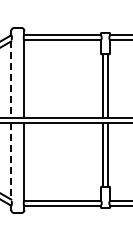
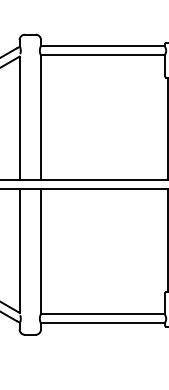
line: (11, 80) -> (20, 119), dashed -> solid
line: (11, 161) -> (20, 251), dashed -> solid

